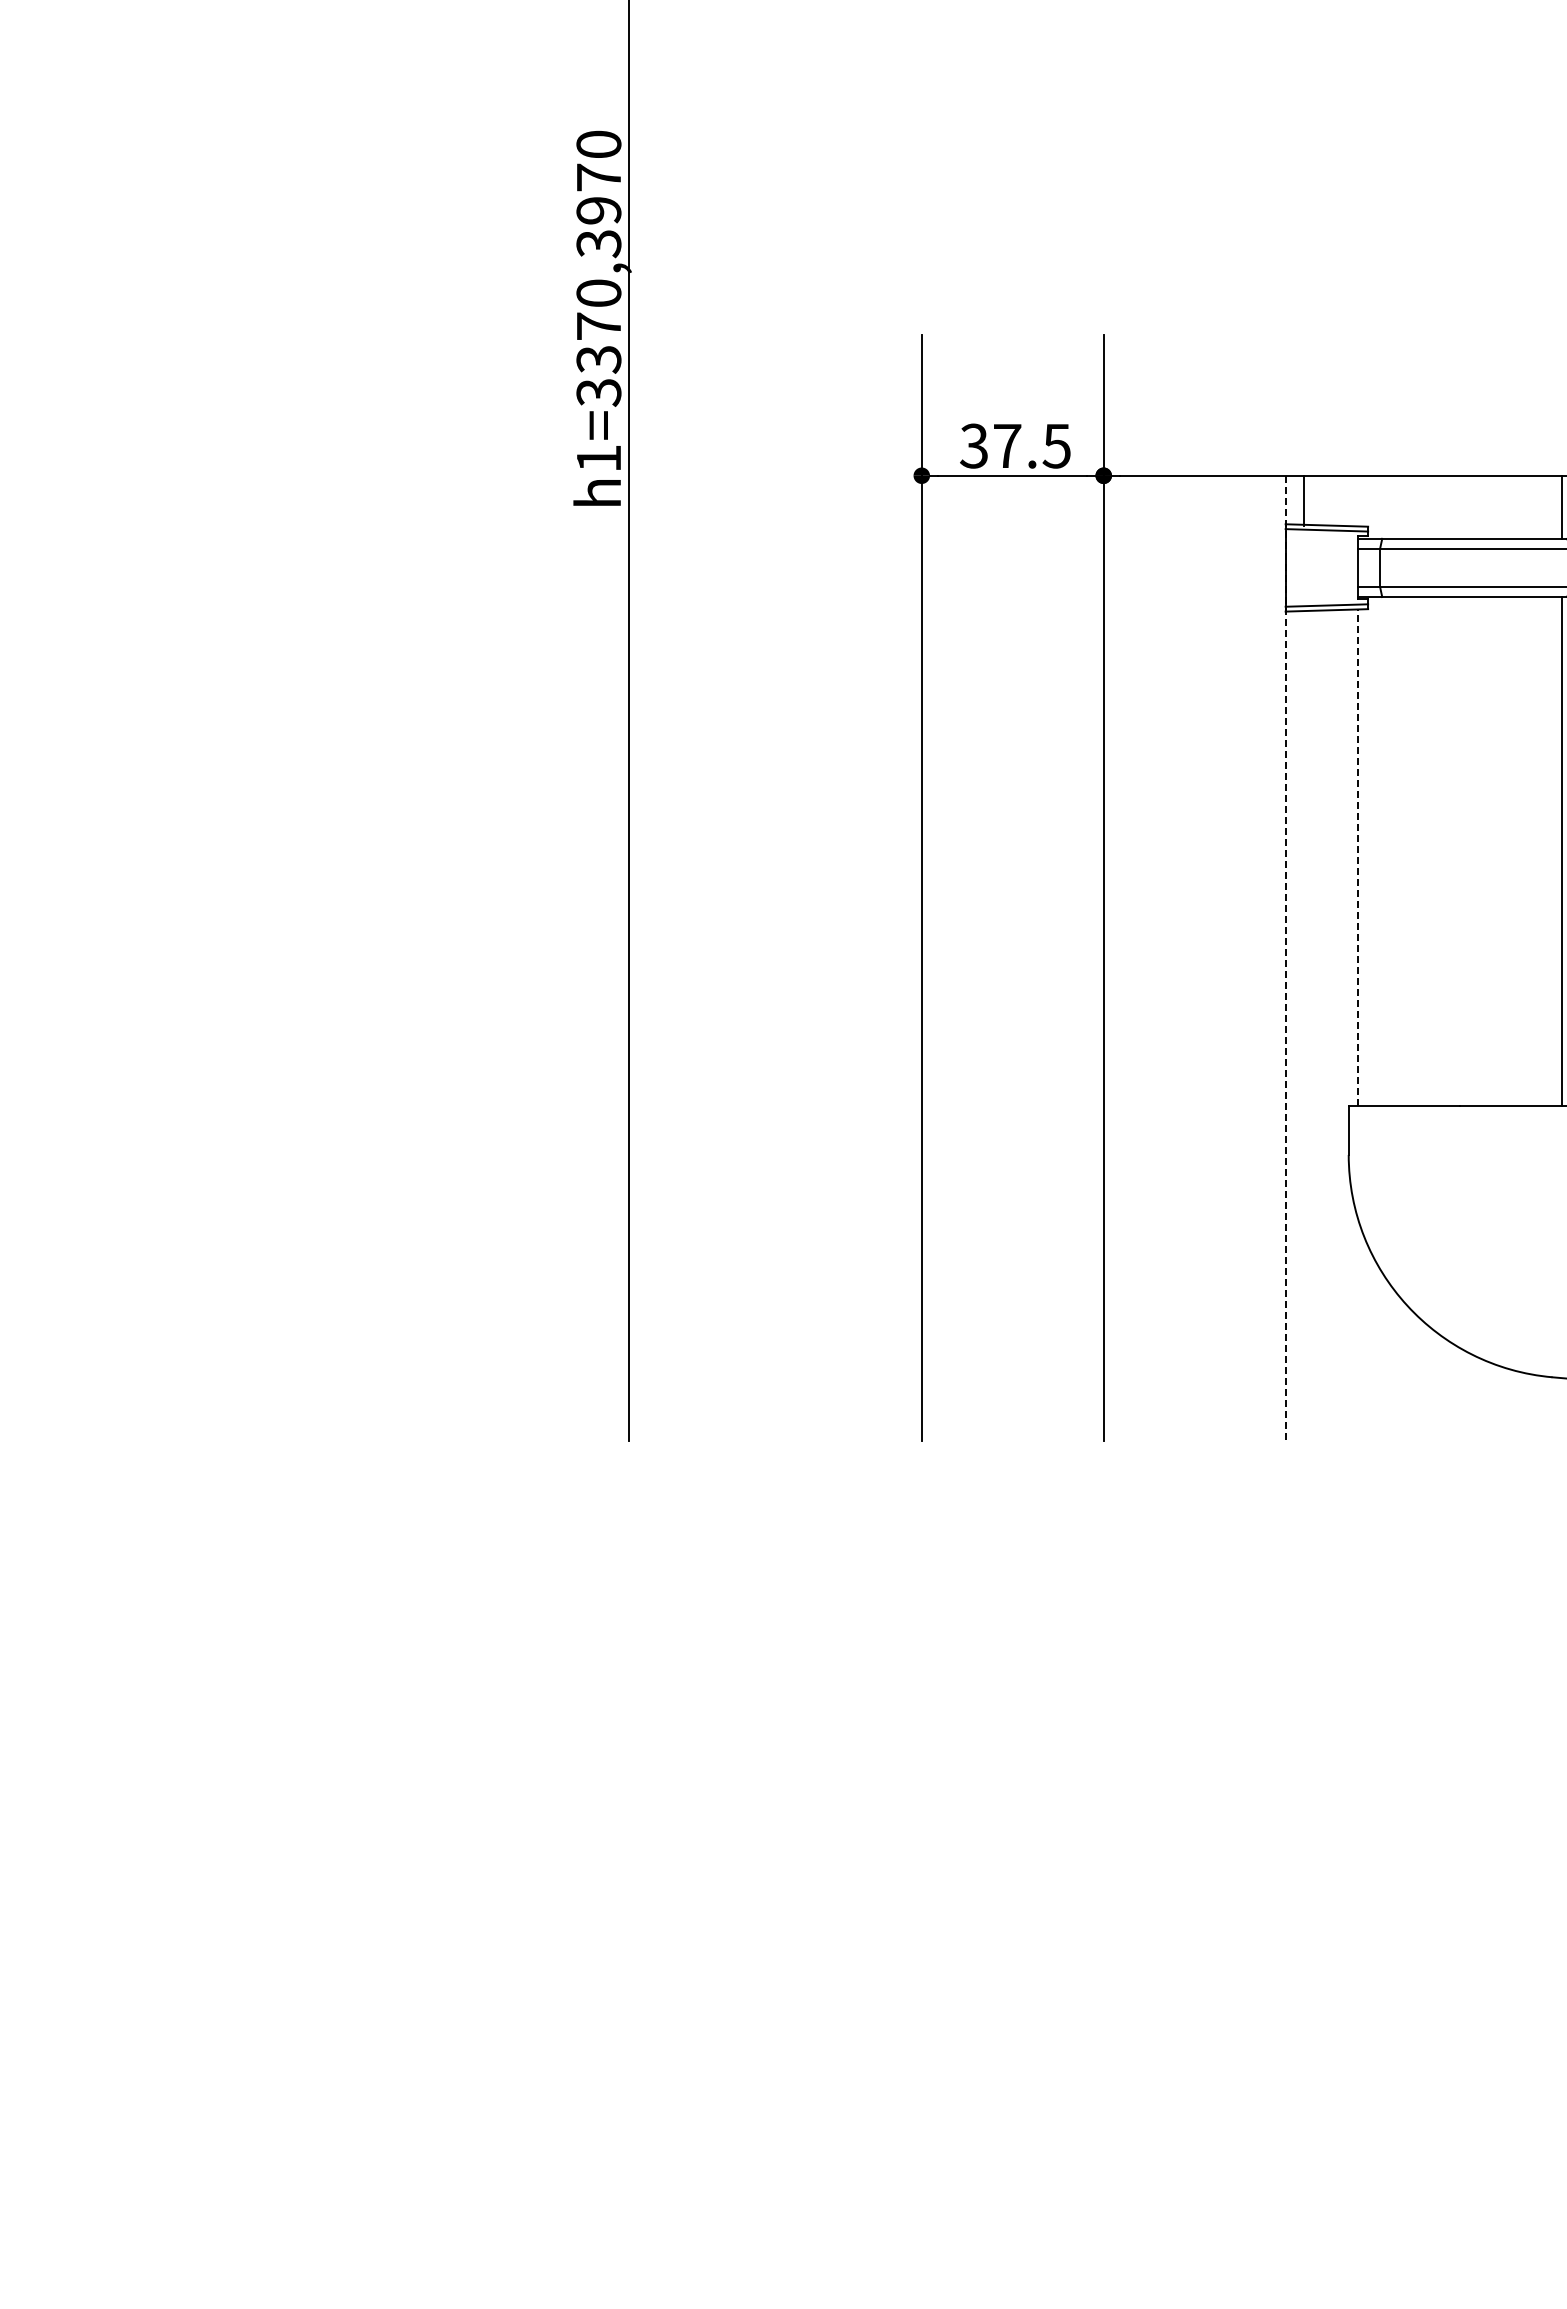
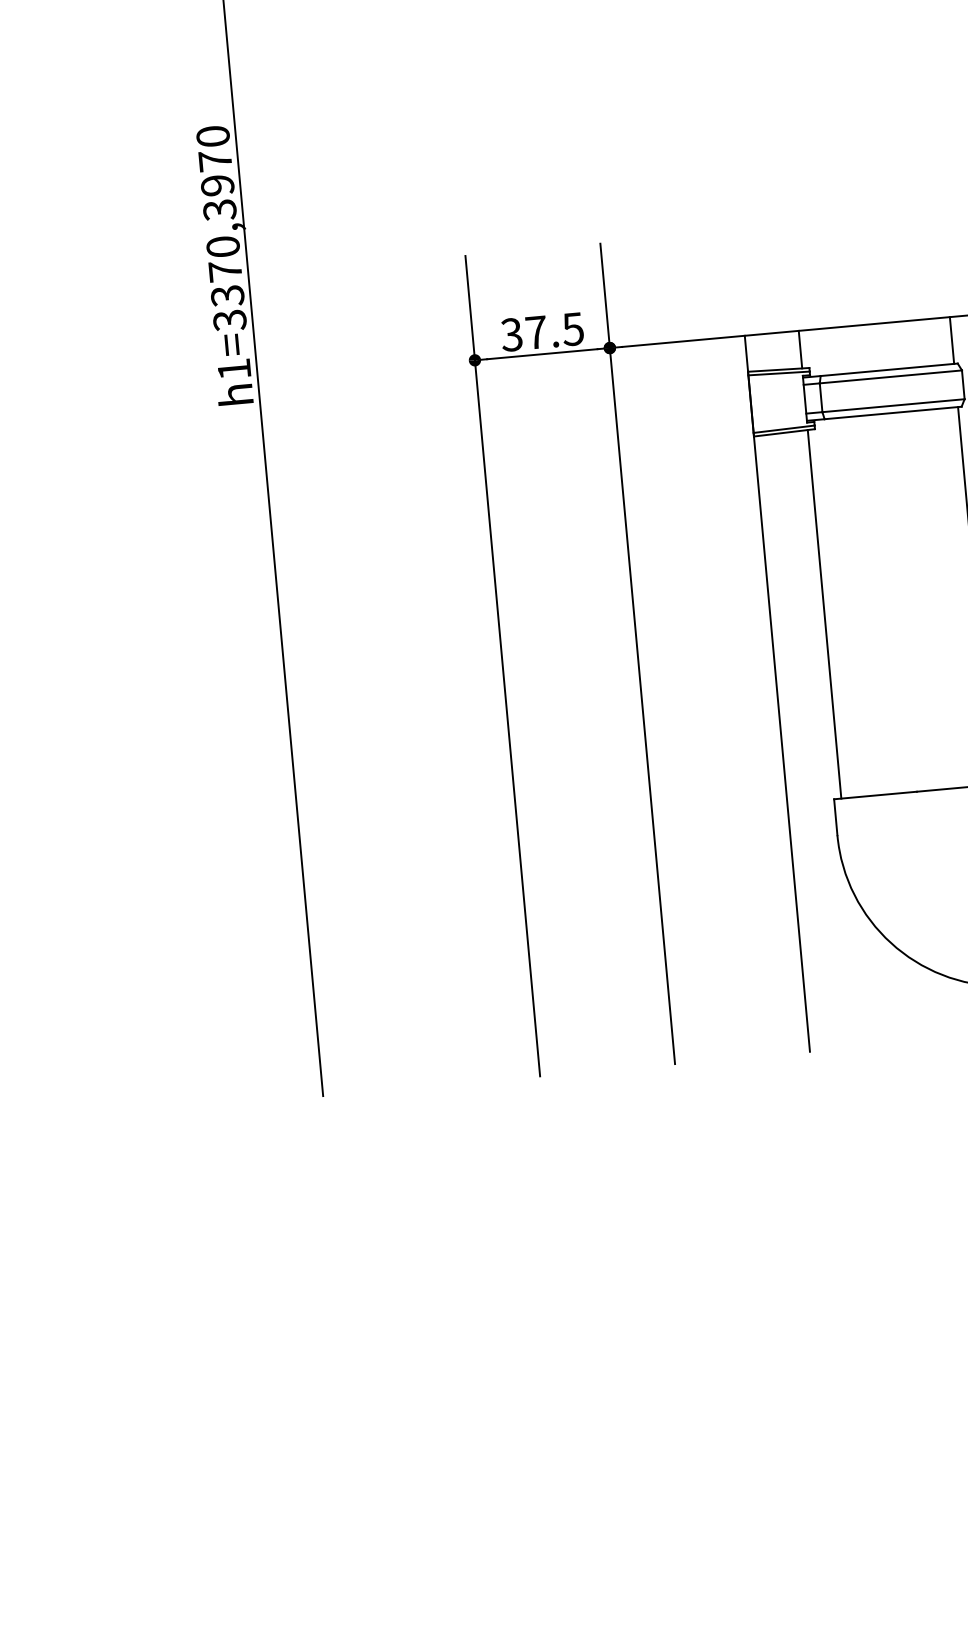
line: (1304, 500) -> (800, 349), moved
line: (1358, 857) -> (824, 613), dashed -> solid
line: (1285, 958) -> (777, 693), dashed -> solid

